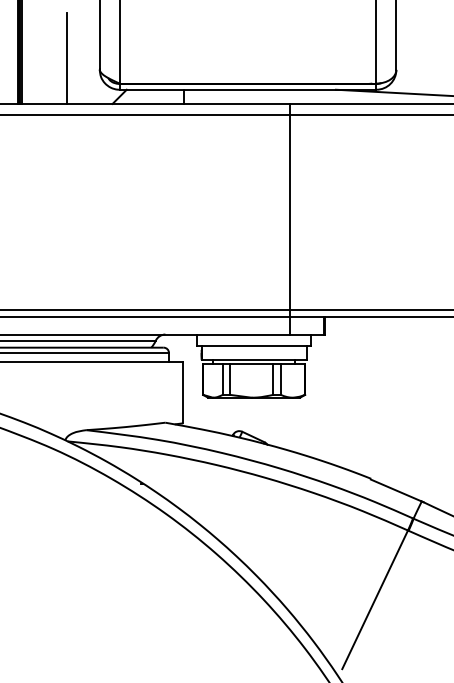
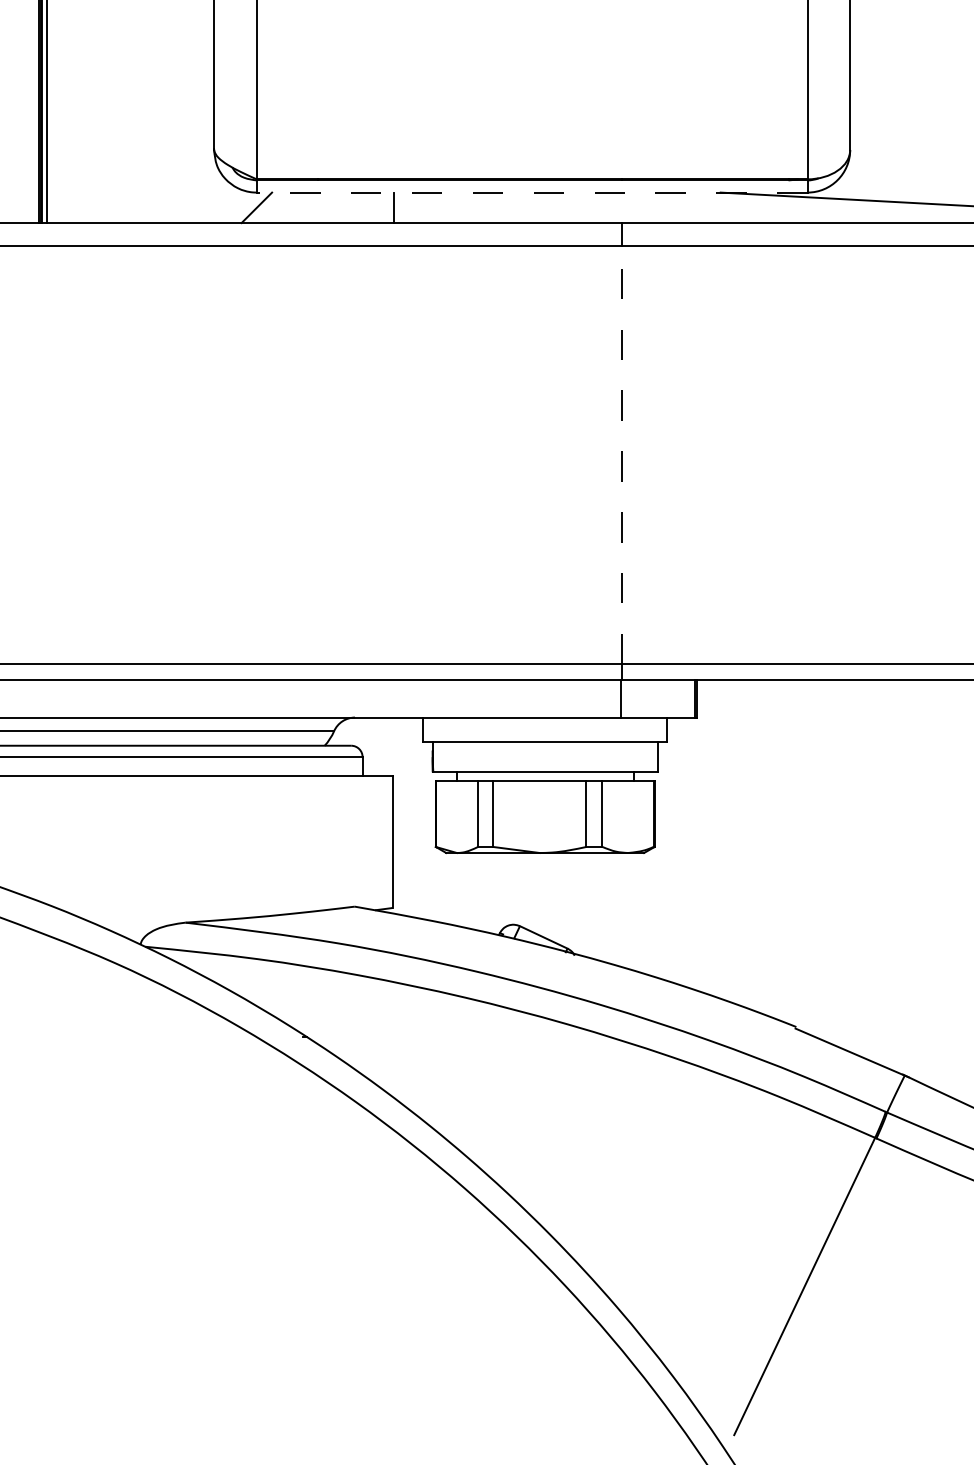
line: (67, 58) -> (144, 125), removed
line: (247, 89) -> (530, 192), solid -> dashed
line: (289, 212) -> (621, 455), solid -> dashed

